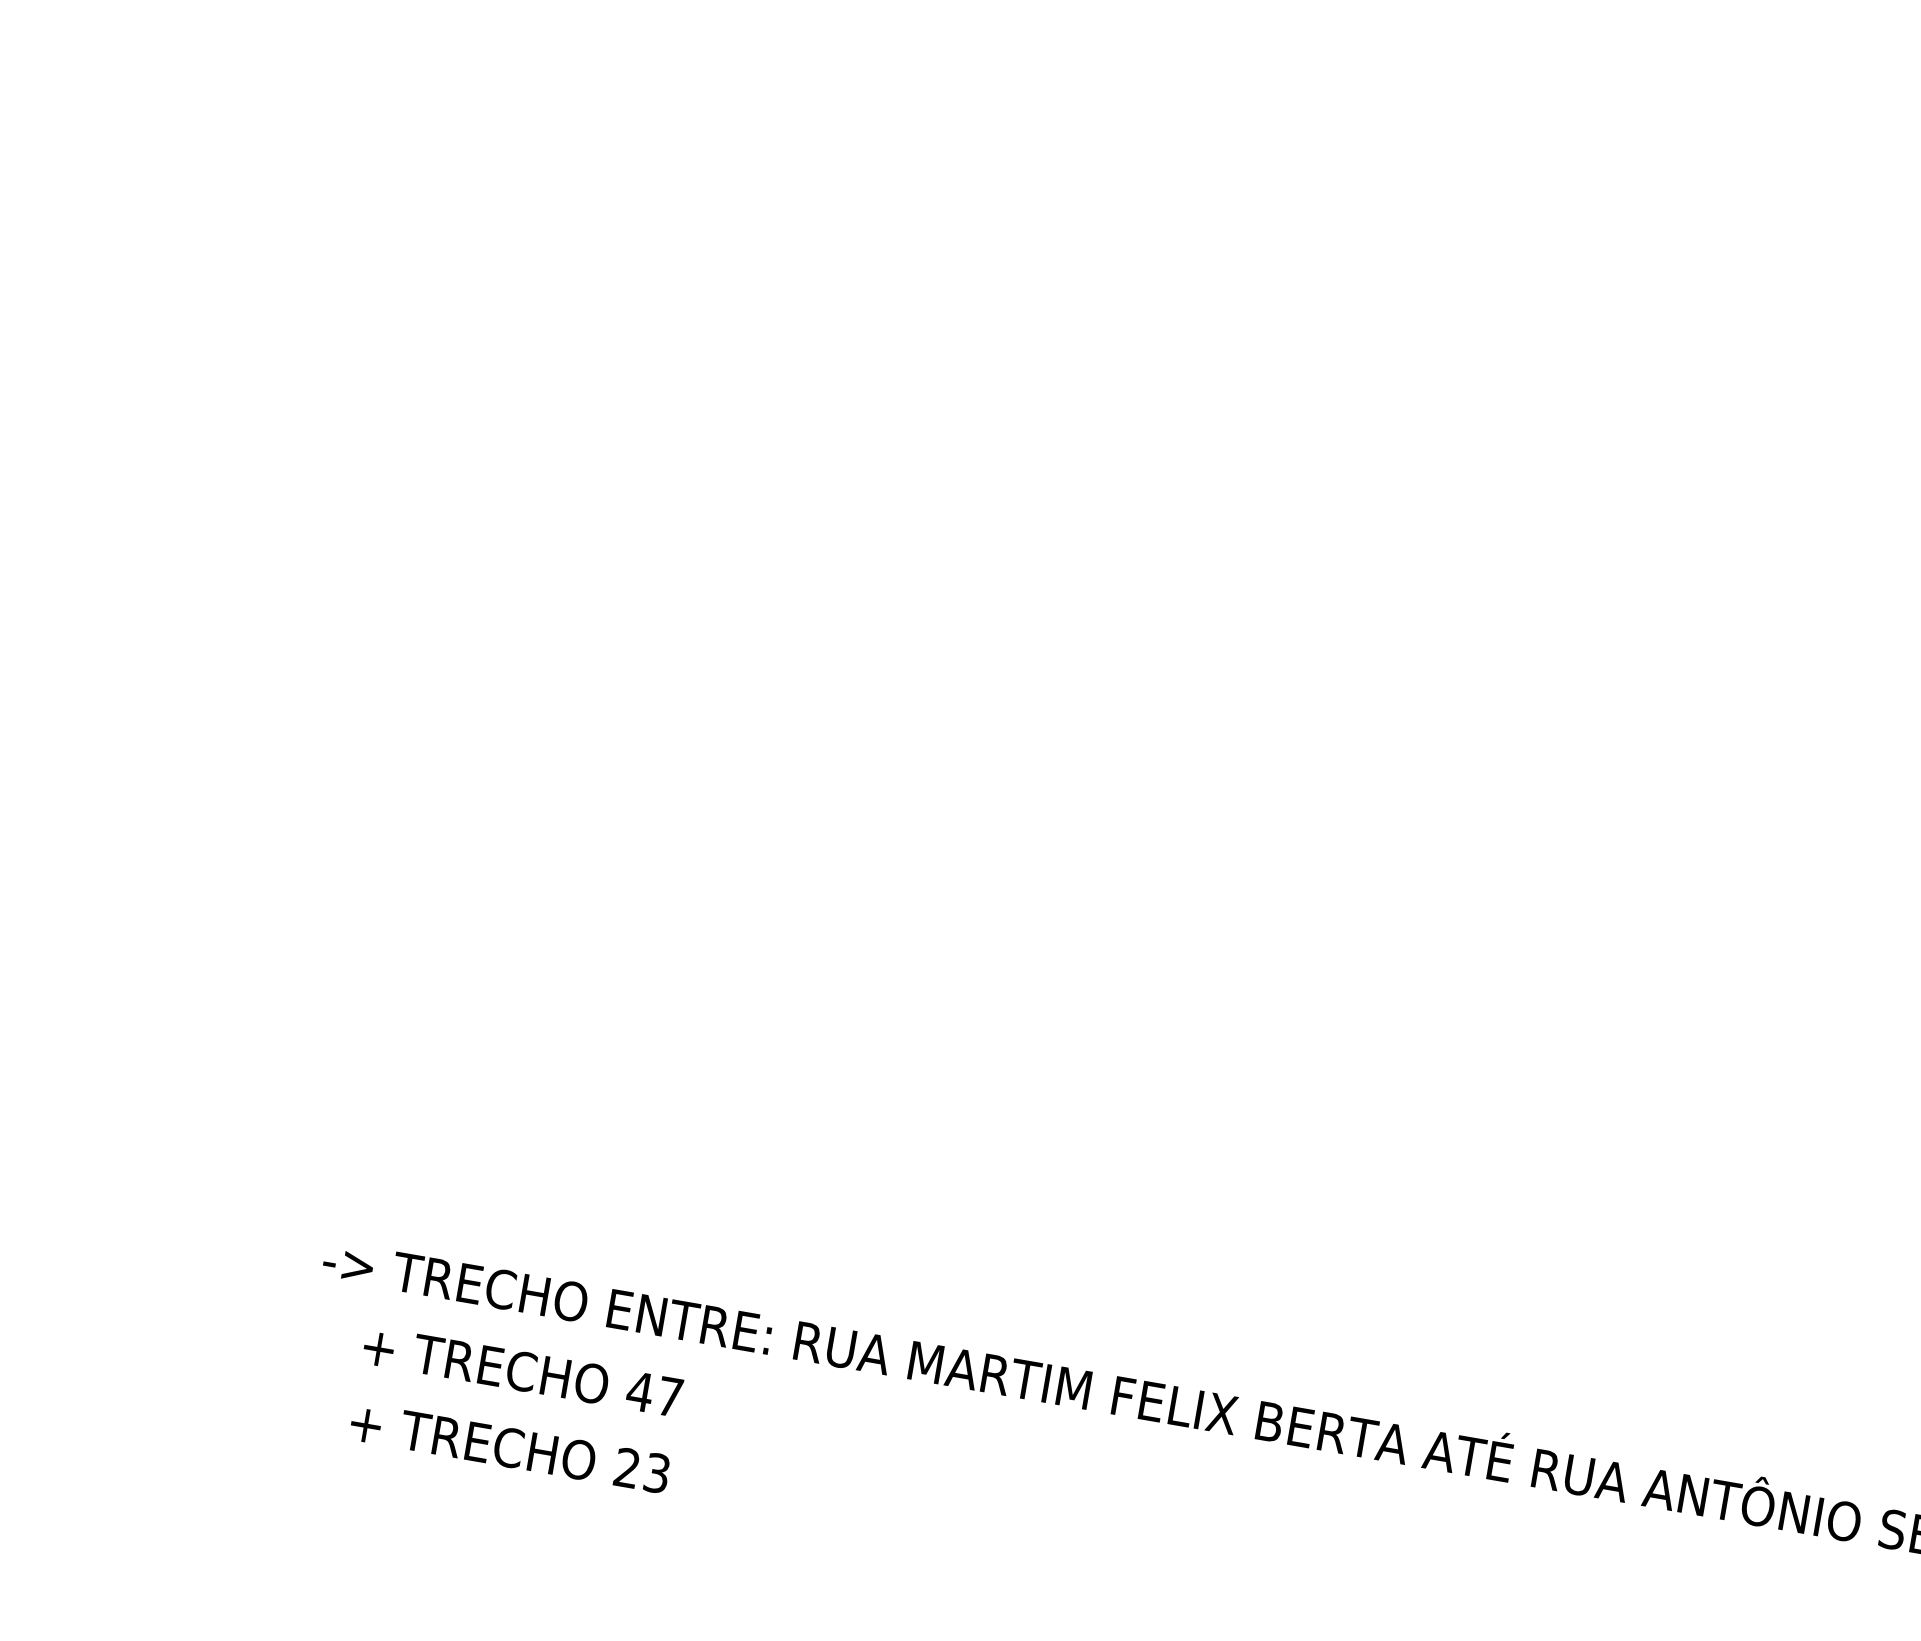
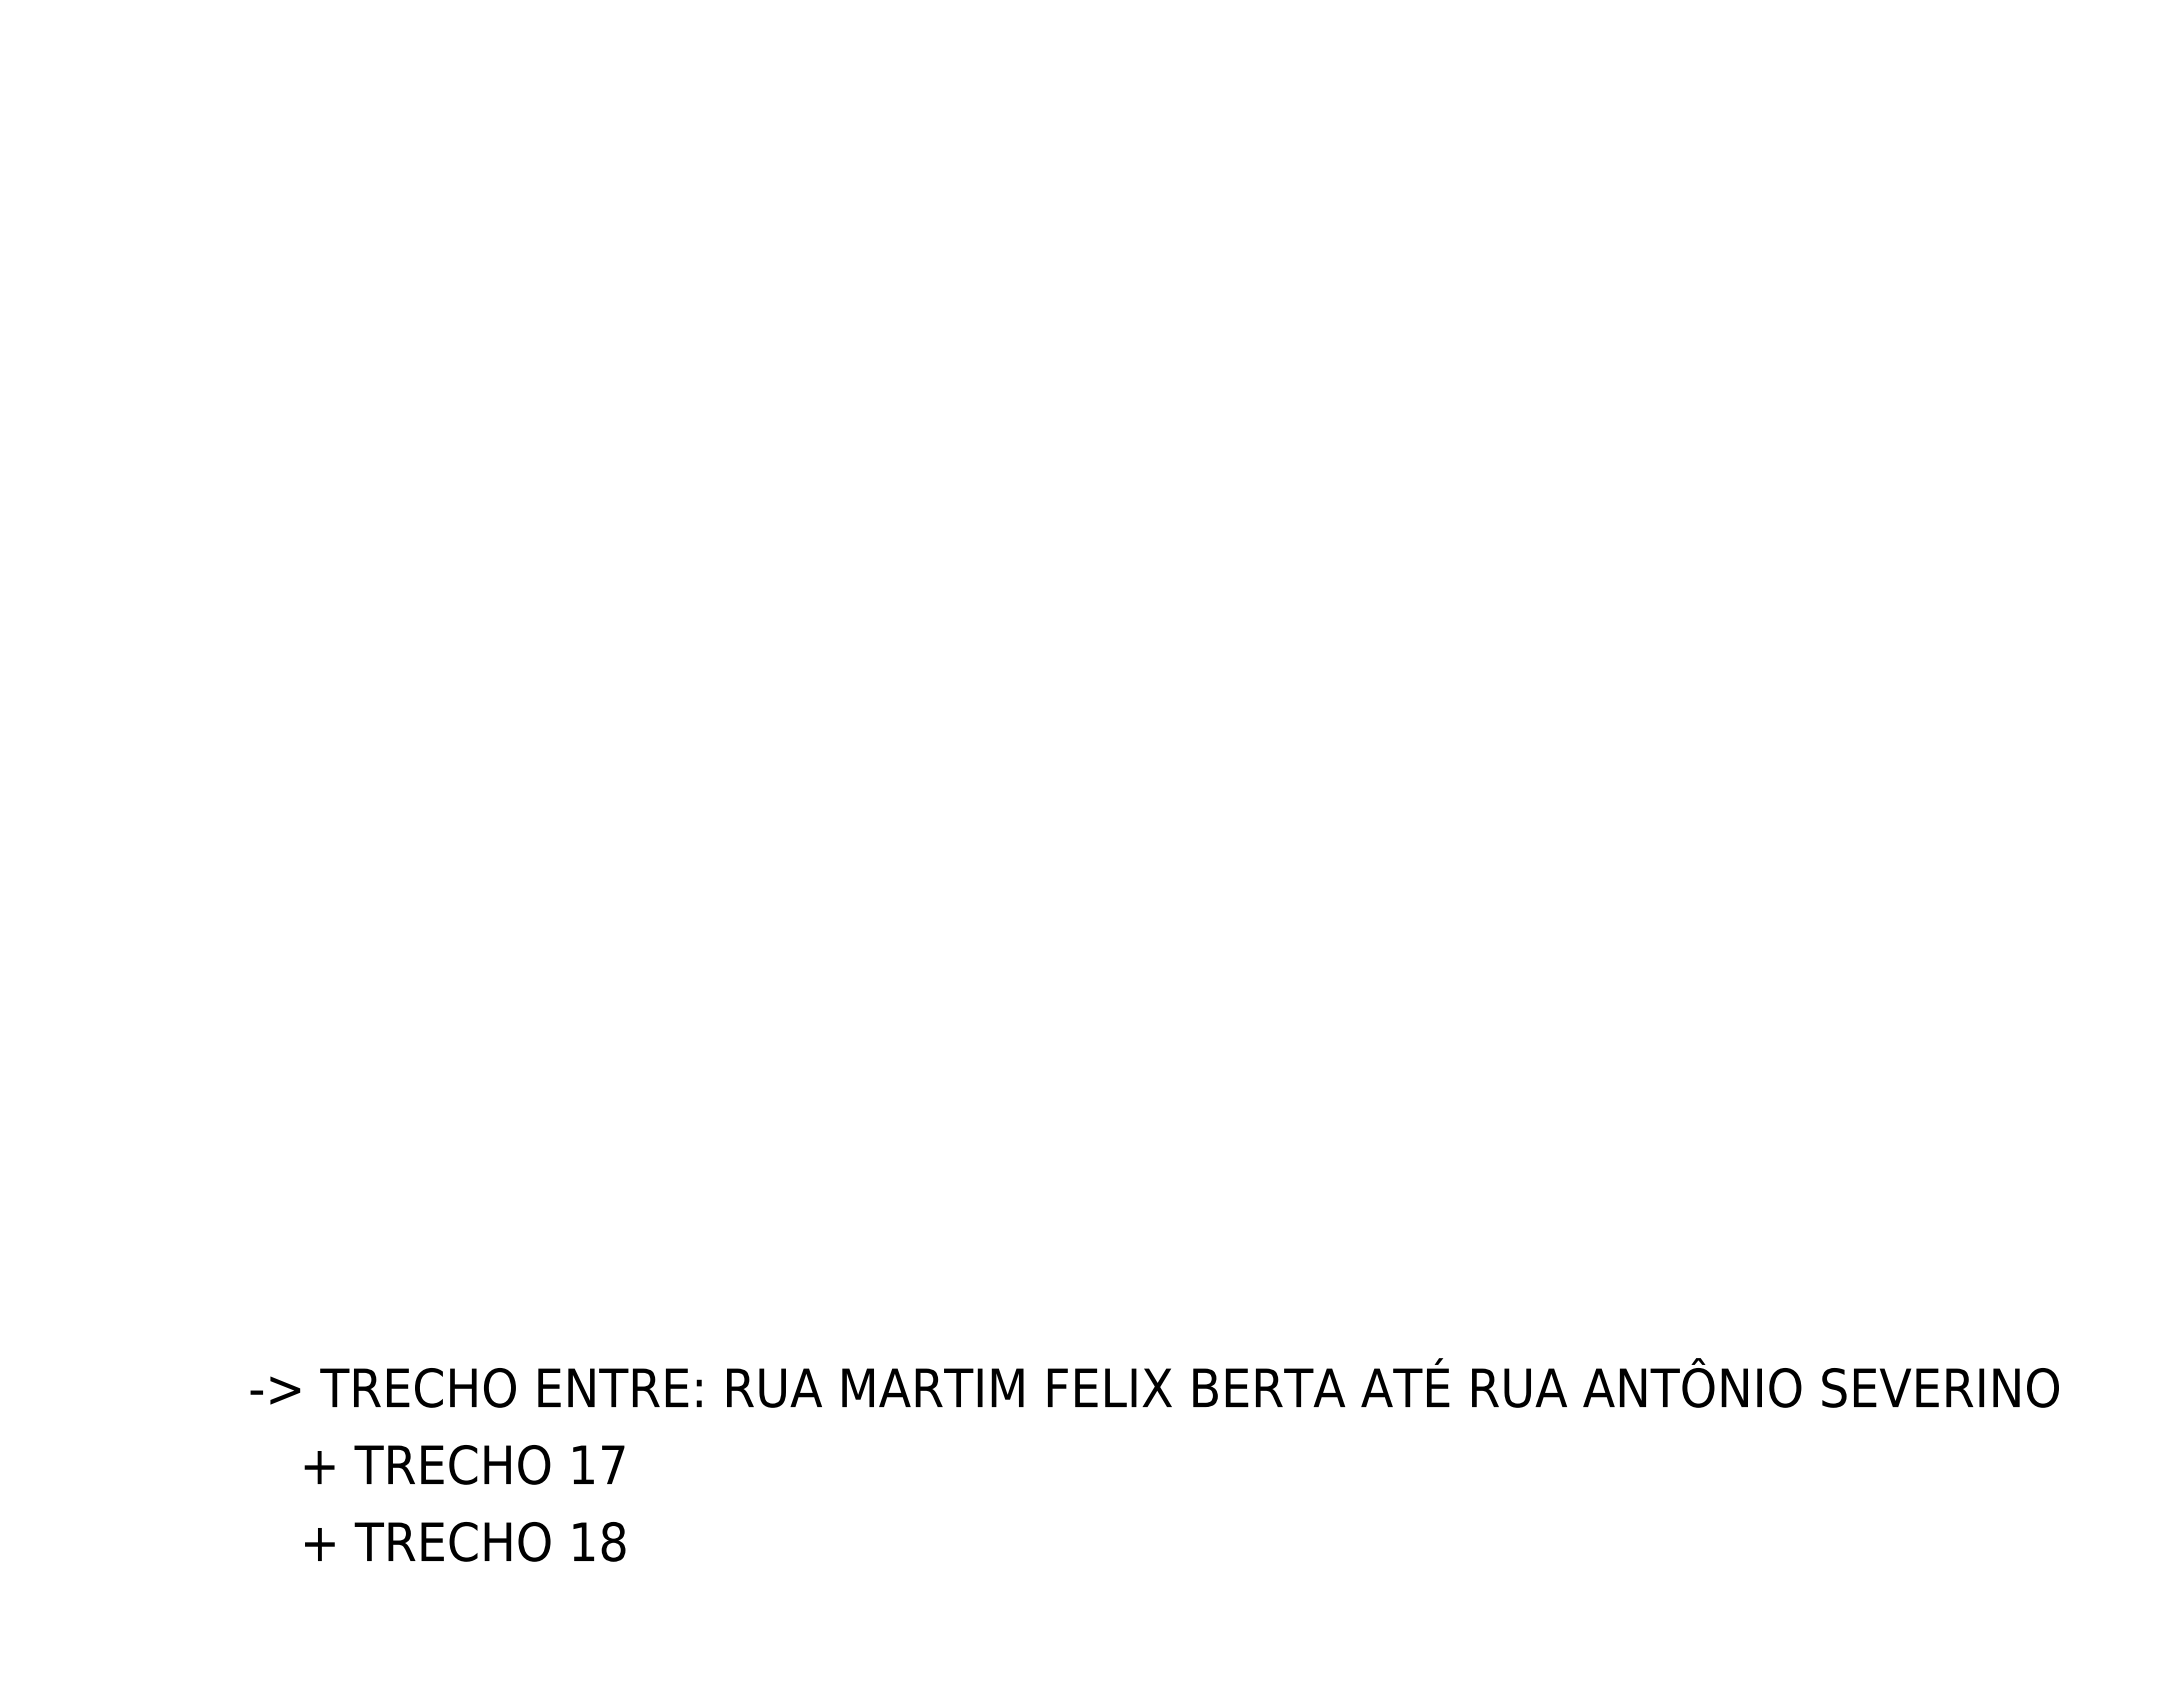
text: (639, 1391) -> (582, 1464), 47 -> 17
text: (642, 1470) -> (598, 1541), 23 -> 18

